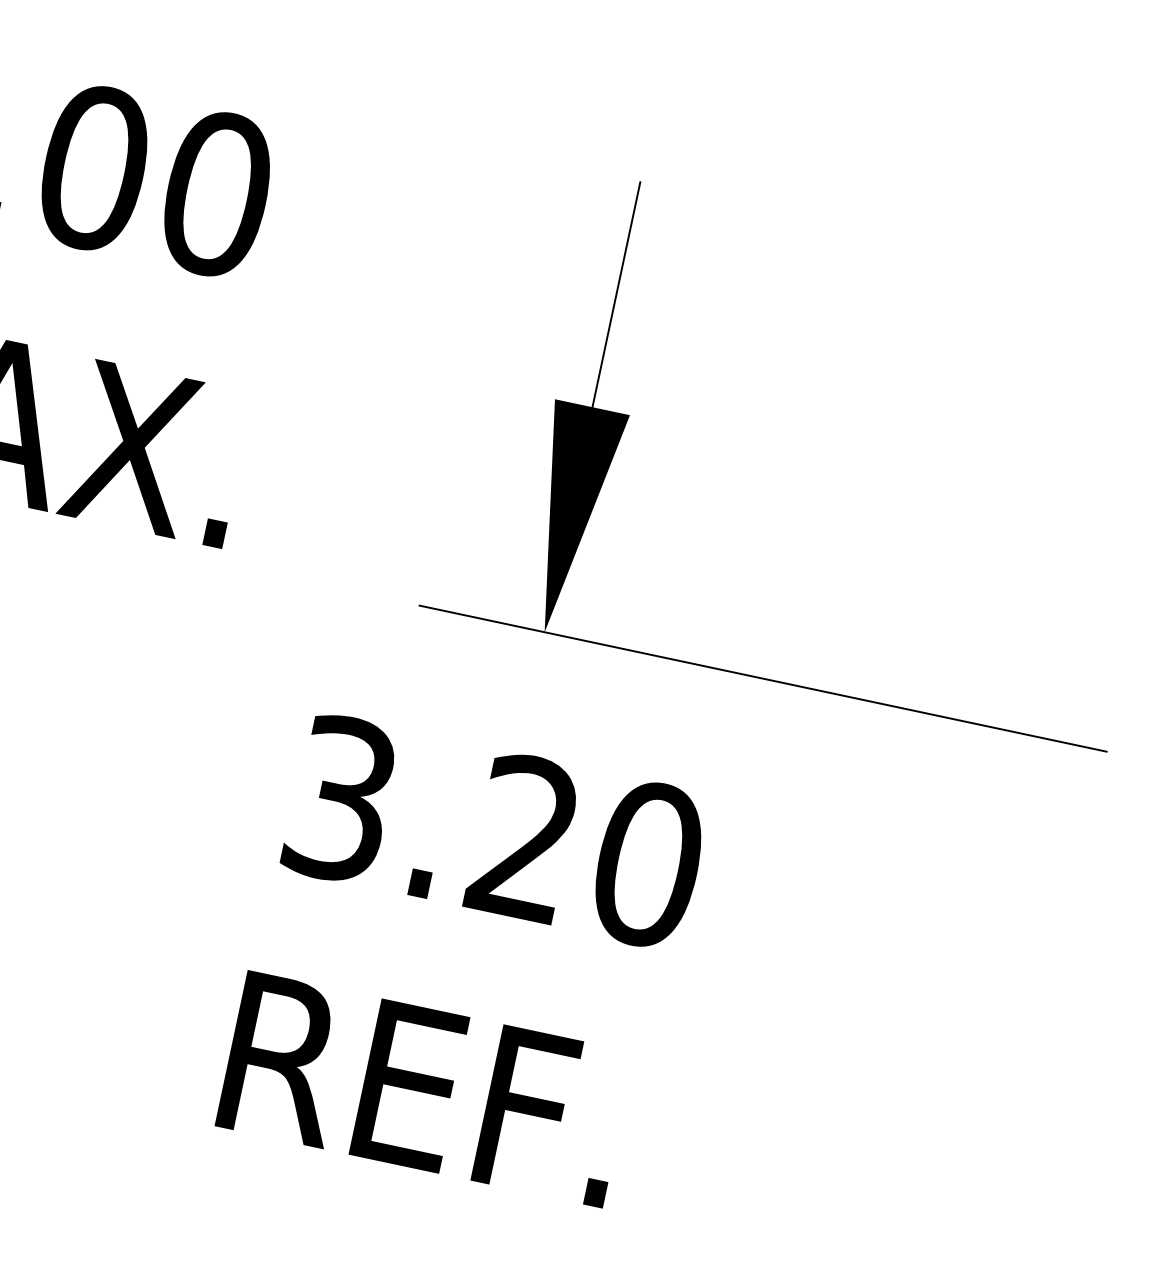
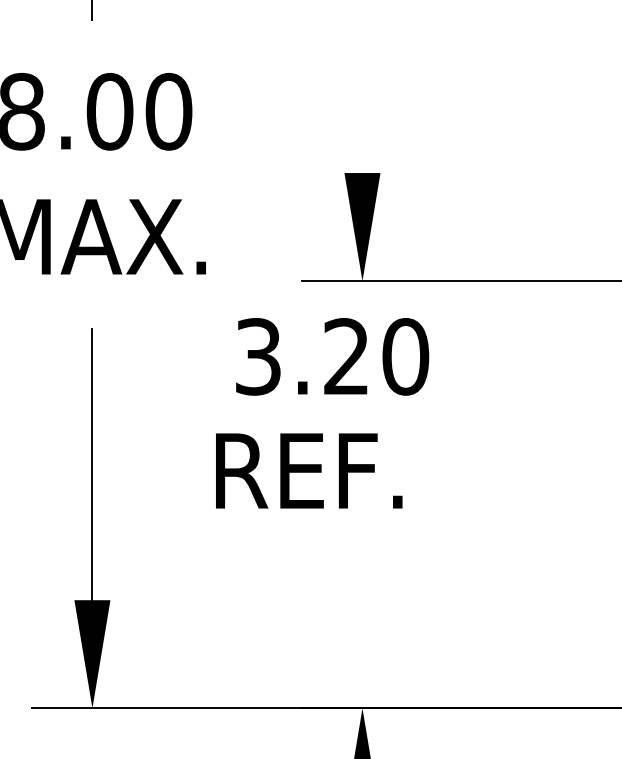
line: (616, 293) -> (362, 118), removed
text: (495, 831) -> (332, 356), moved
text: (426, 1088) -> (309, 470), moved

